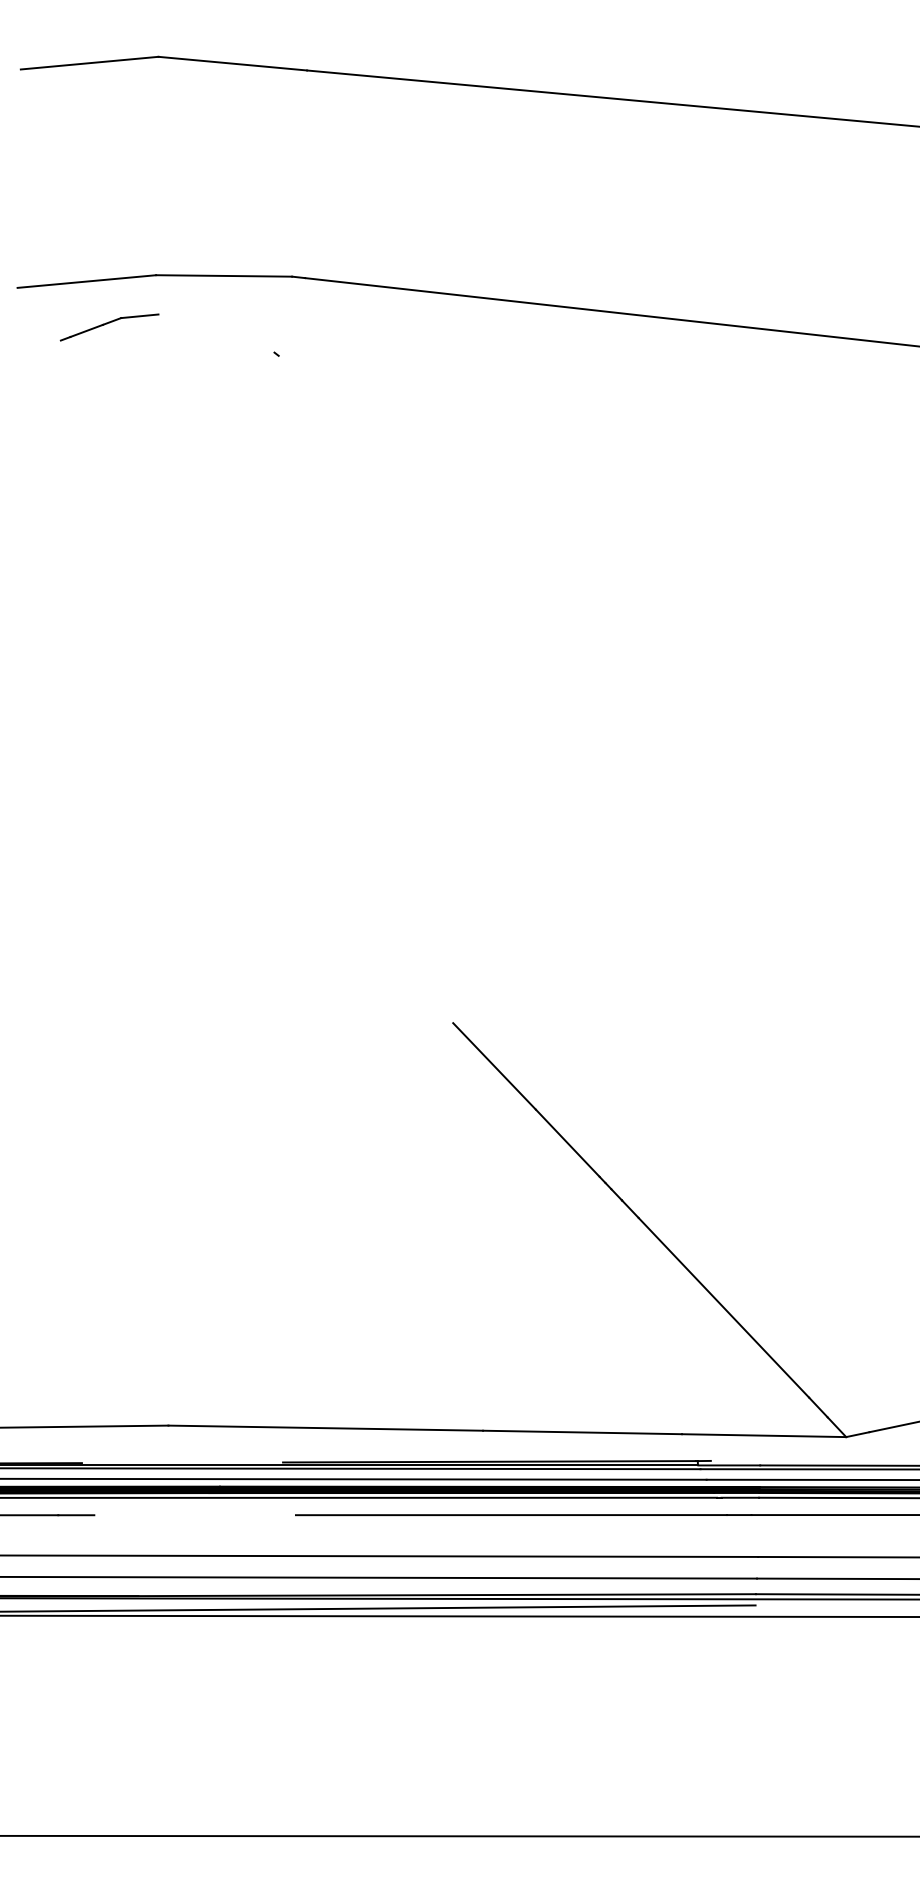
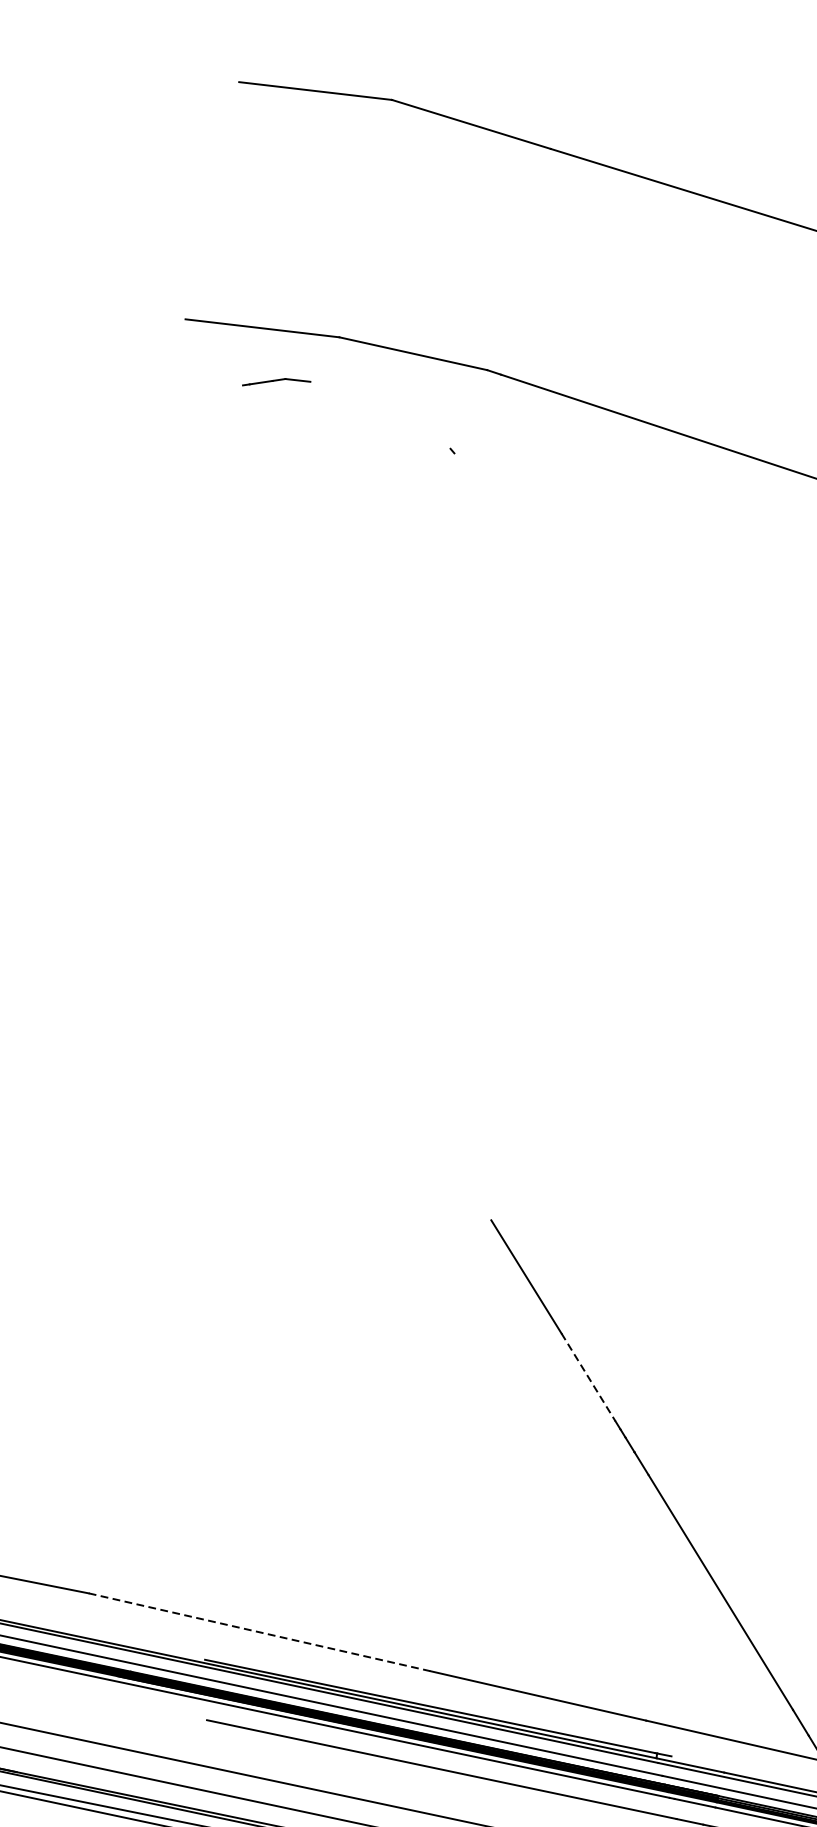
part: (109, 327) -> (276, 383), size x0.6
line: (568, 1143) -> (589, 1377), solid -> dashed
line: (326, 1428) -> (260, 1632), solid -> dashed

